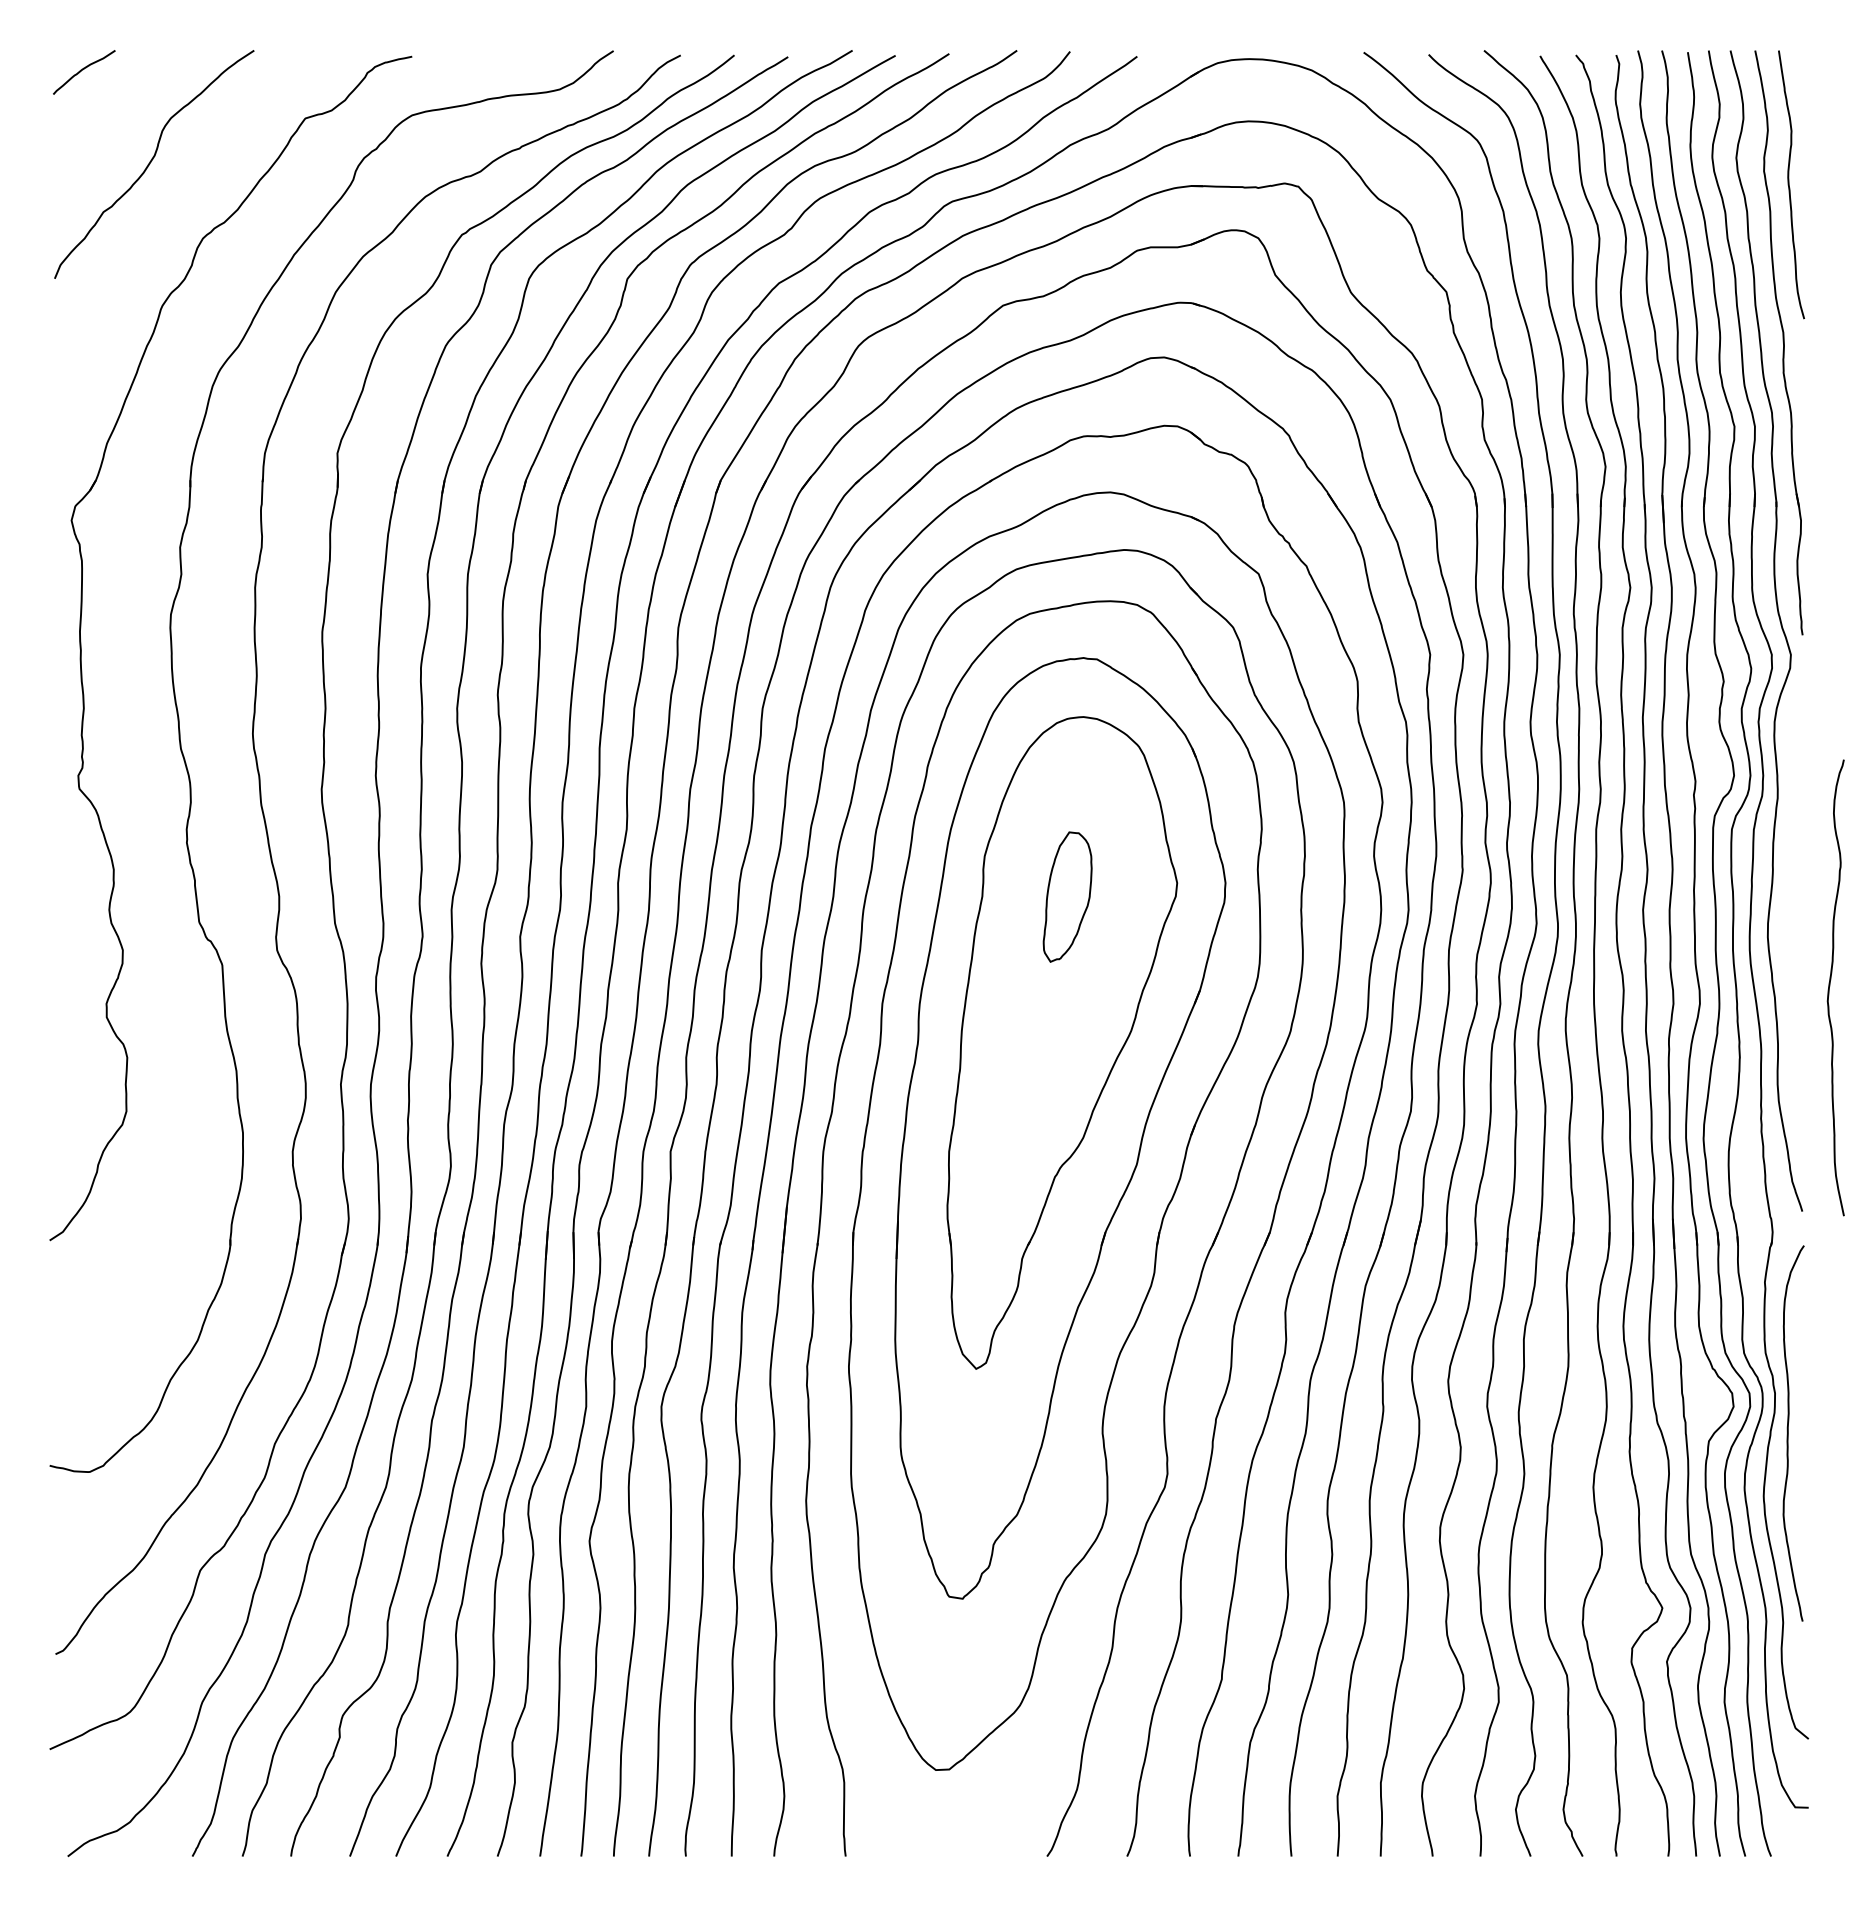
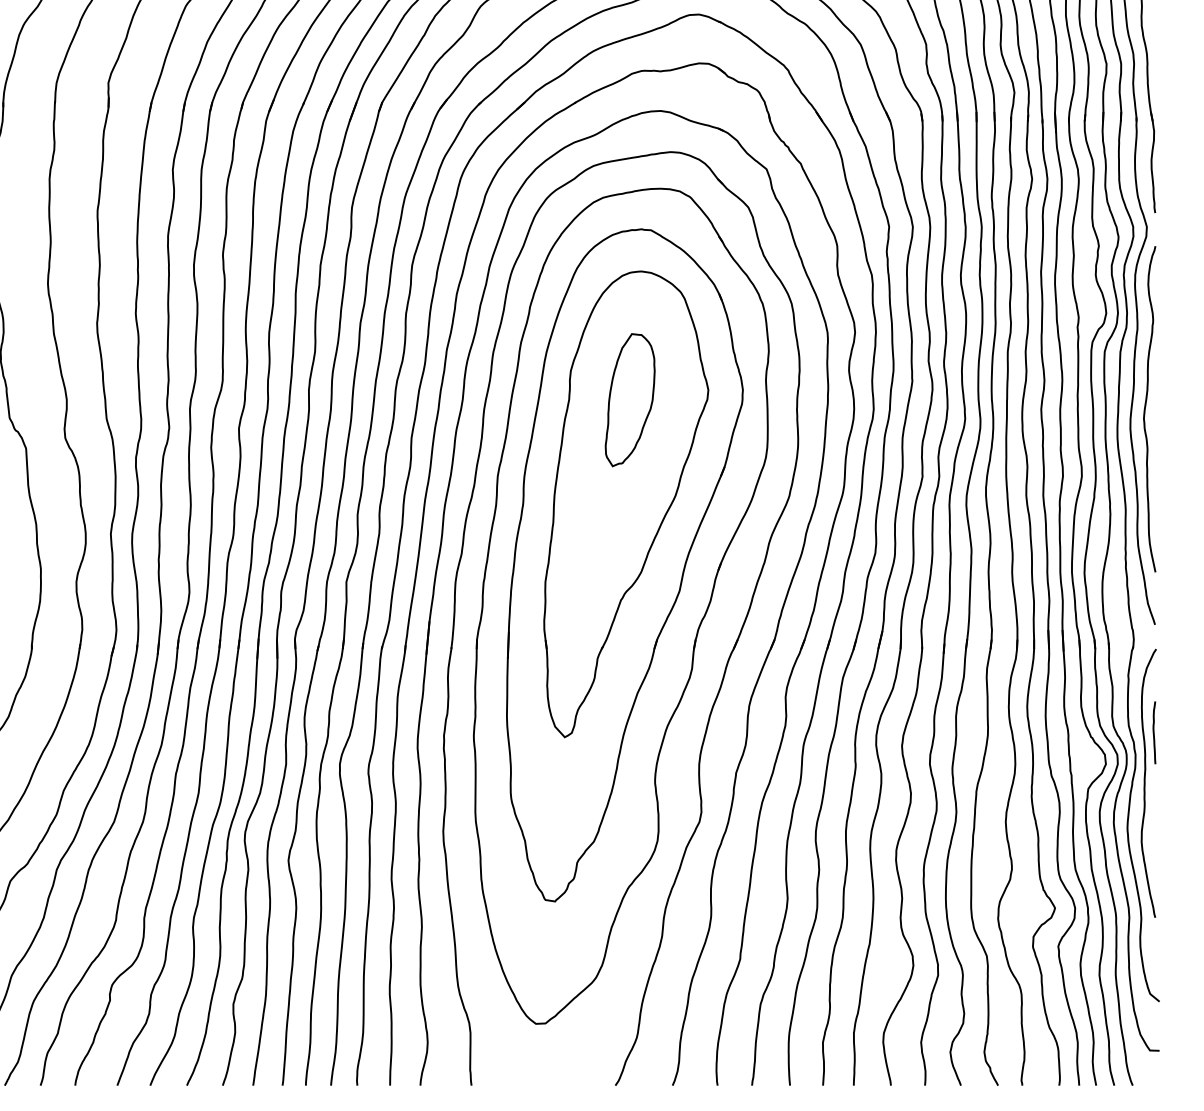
part: (1067, 896) -> (630, 399), size x1.43
curve: (1830, 986) -> (1145, 408), moved
curve: (1801, 1362) -> (1154, 732), added

